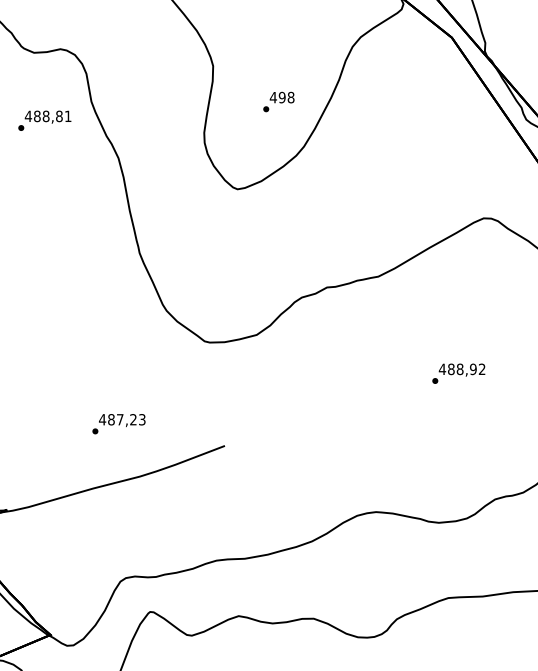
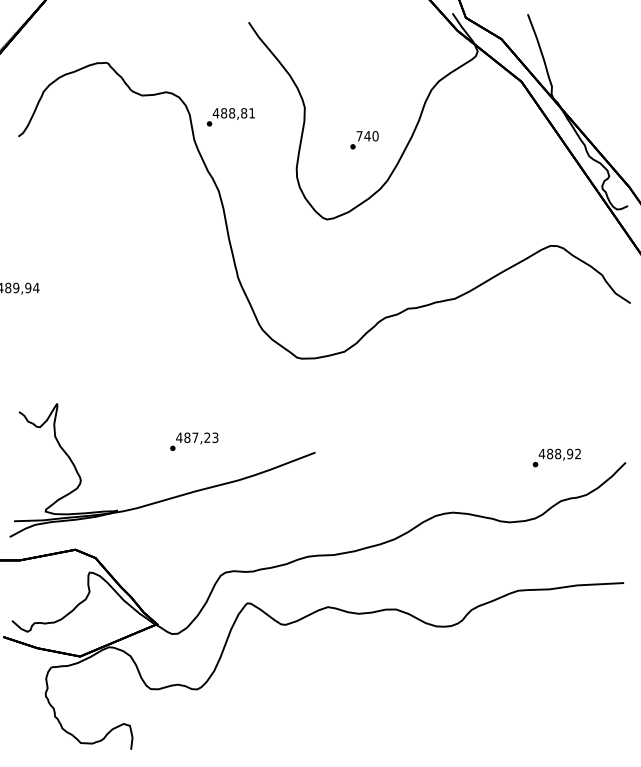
text: (282, 97) -> (367, 136), 498 -> 740
text: (44, 121) -> (230, 117), moved
text: (458, 373) -> (556, 457), moved
text: (119, 423) -> (194, 441), moved

